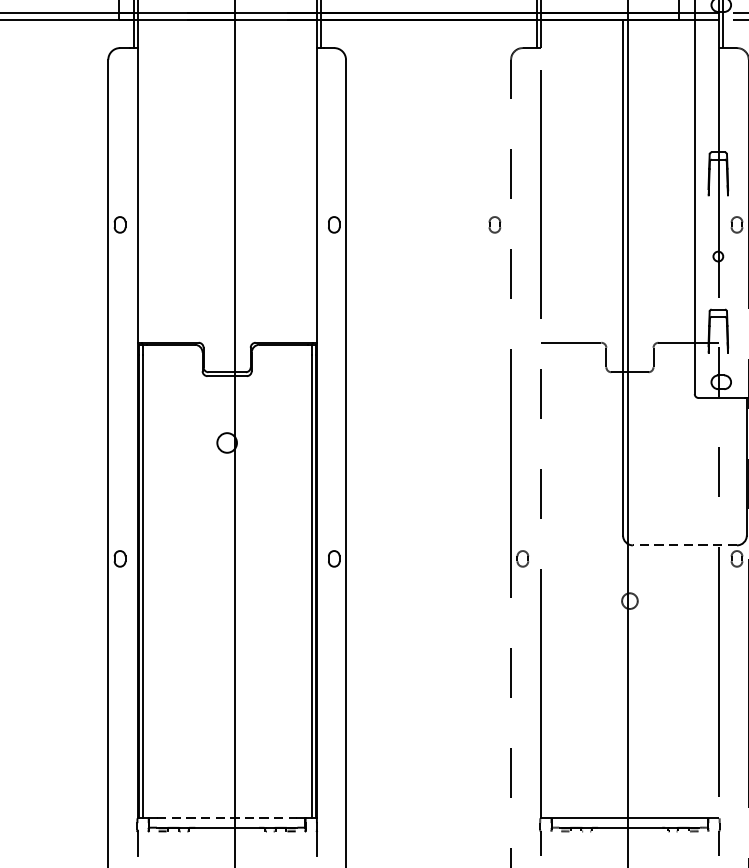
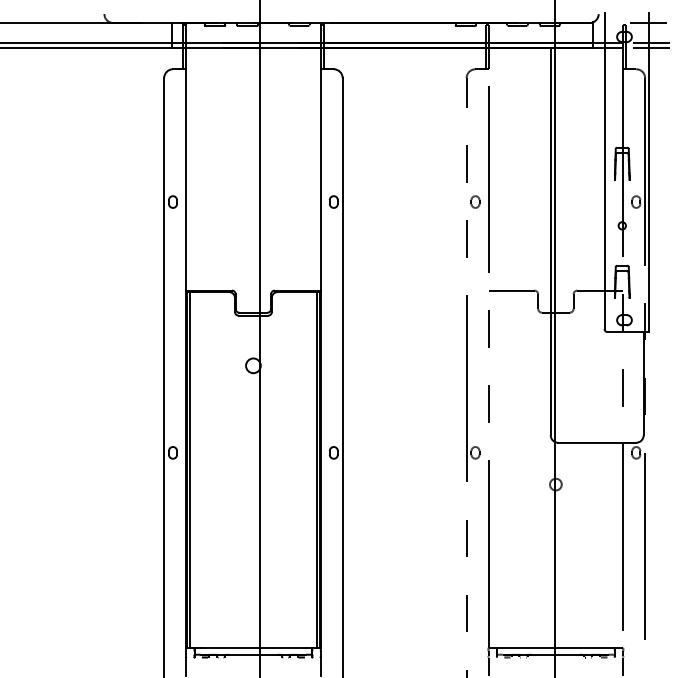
part: (494, 224) -> (475, 201), moved
line: (684, 545) -> (596, 442), dashed -> solid
line: (227, 818) -> (253, 647), dashed -> solid

